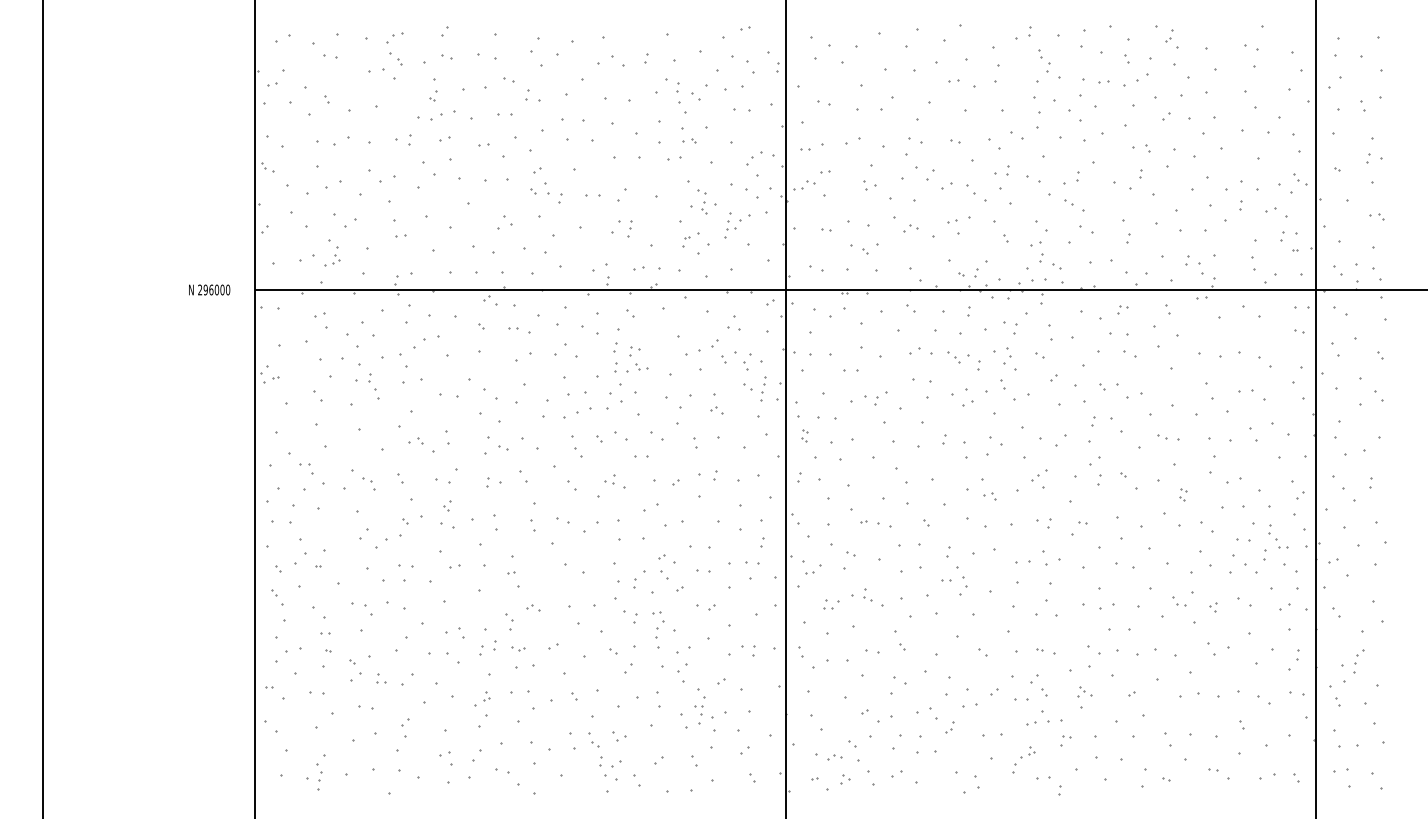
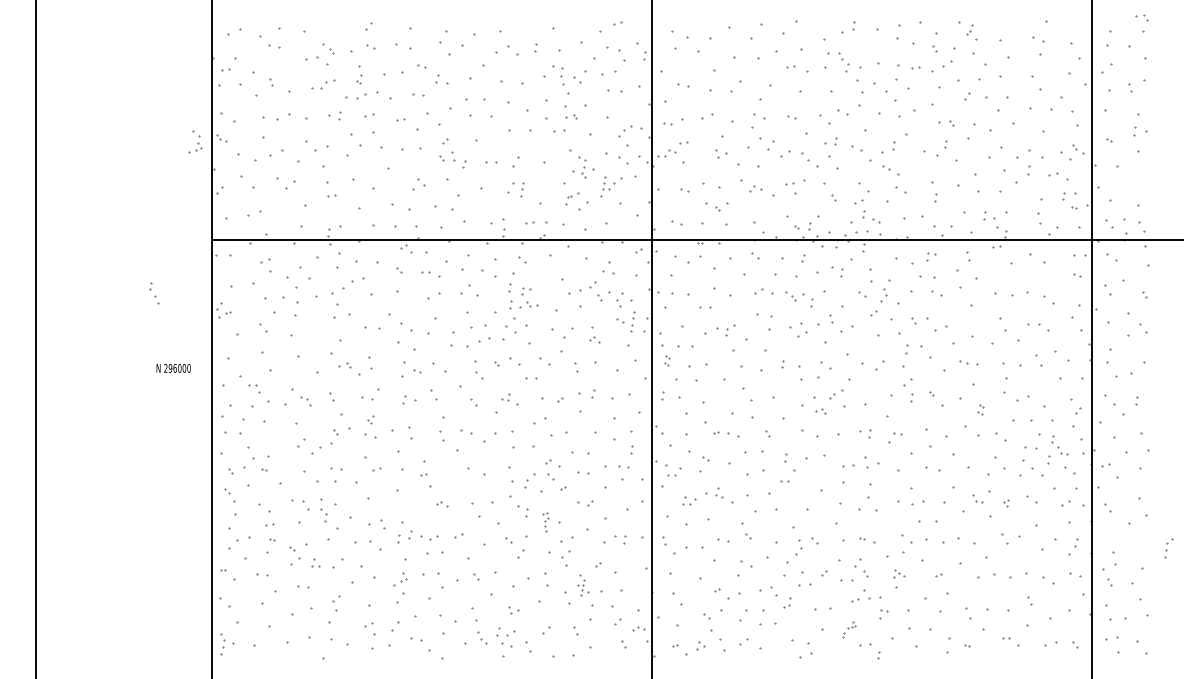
part: (395, 38) -> (327, 84), moved
part: (1043, 61) -> (843, 62), moved
part: (1376, 216) -> (1141, 17), moved
part: (332, 252) -> (195, 141), moved
text: (209, 290) -> (173, 368), moved
part: (1006, 356) -> (883, 295), moved
part: (374, 386) -> (154, 293), moved
part: (1040, 475) -> (836, 394), moved
part: (962, 585) -> (798, 547), moved
part: (508, 621) -> (323, 515), moved
part: (657, 628) -> (545, 521), size x0.6
part: (518, 649) -> (429, 538), size x1.6
part: (1358, 661) -> (1168, 548), moved
part: (703, 706) -> (583, 585), size x0.7
part: (594, 739) -> (482, 637), moved
part: (833, 756) -> (638, 628), moved
part: (1024, 759) -> (849, 629), size x0.7
part: (319, 777) -> (222, 644), moved

